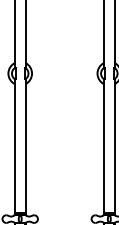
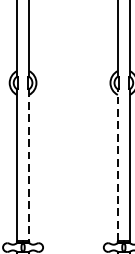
line: (104, 145) -> (118, 164), solid -> dashed
line: (25, 146) -> (29, 165), solid -> dashed

